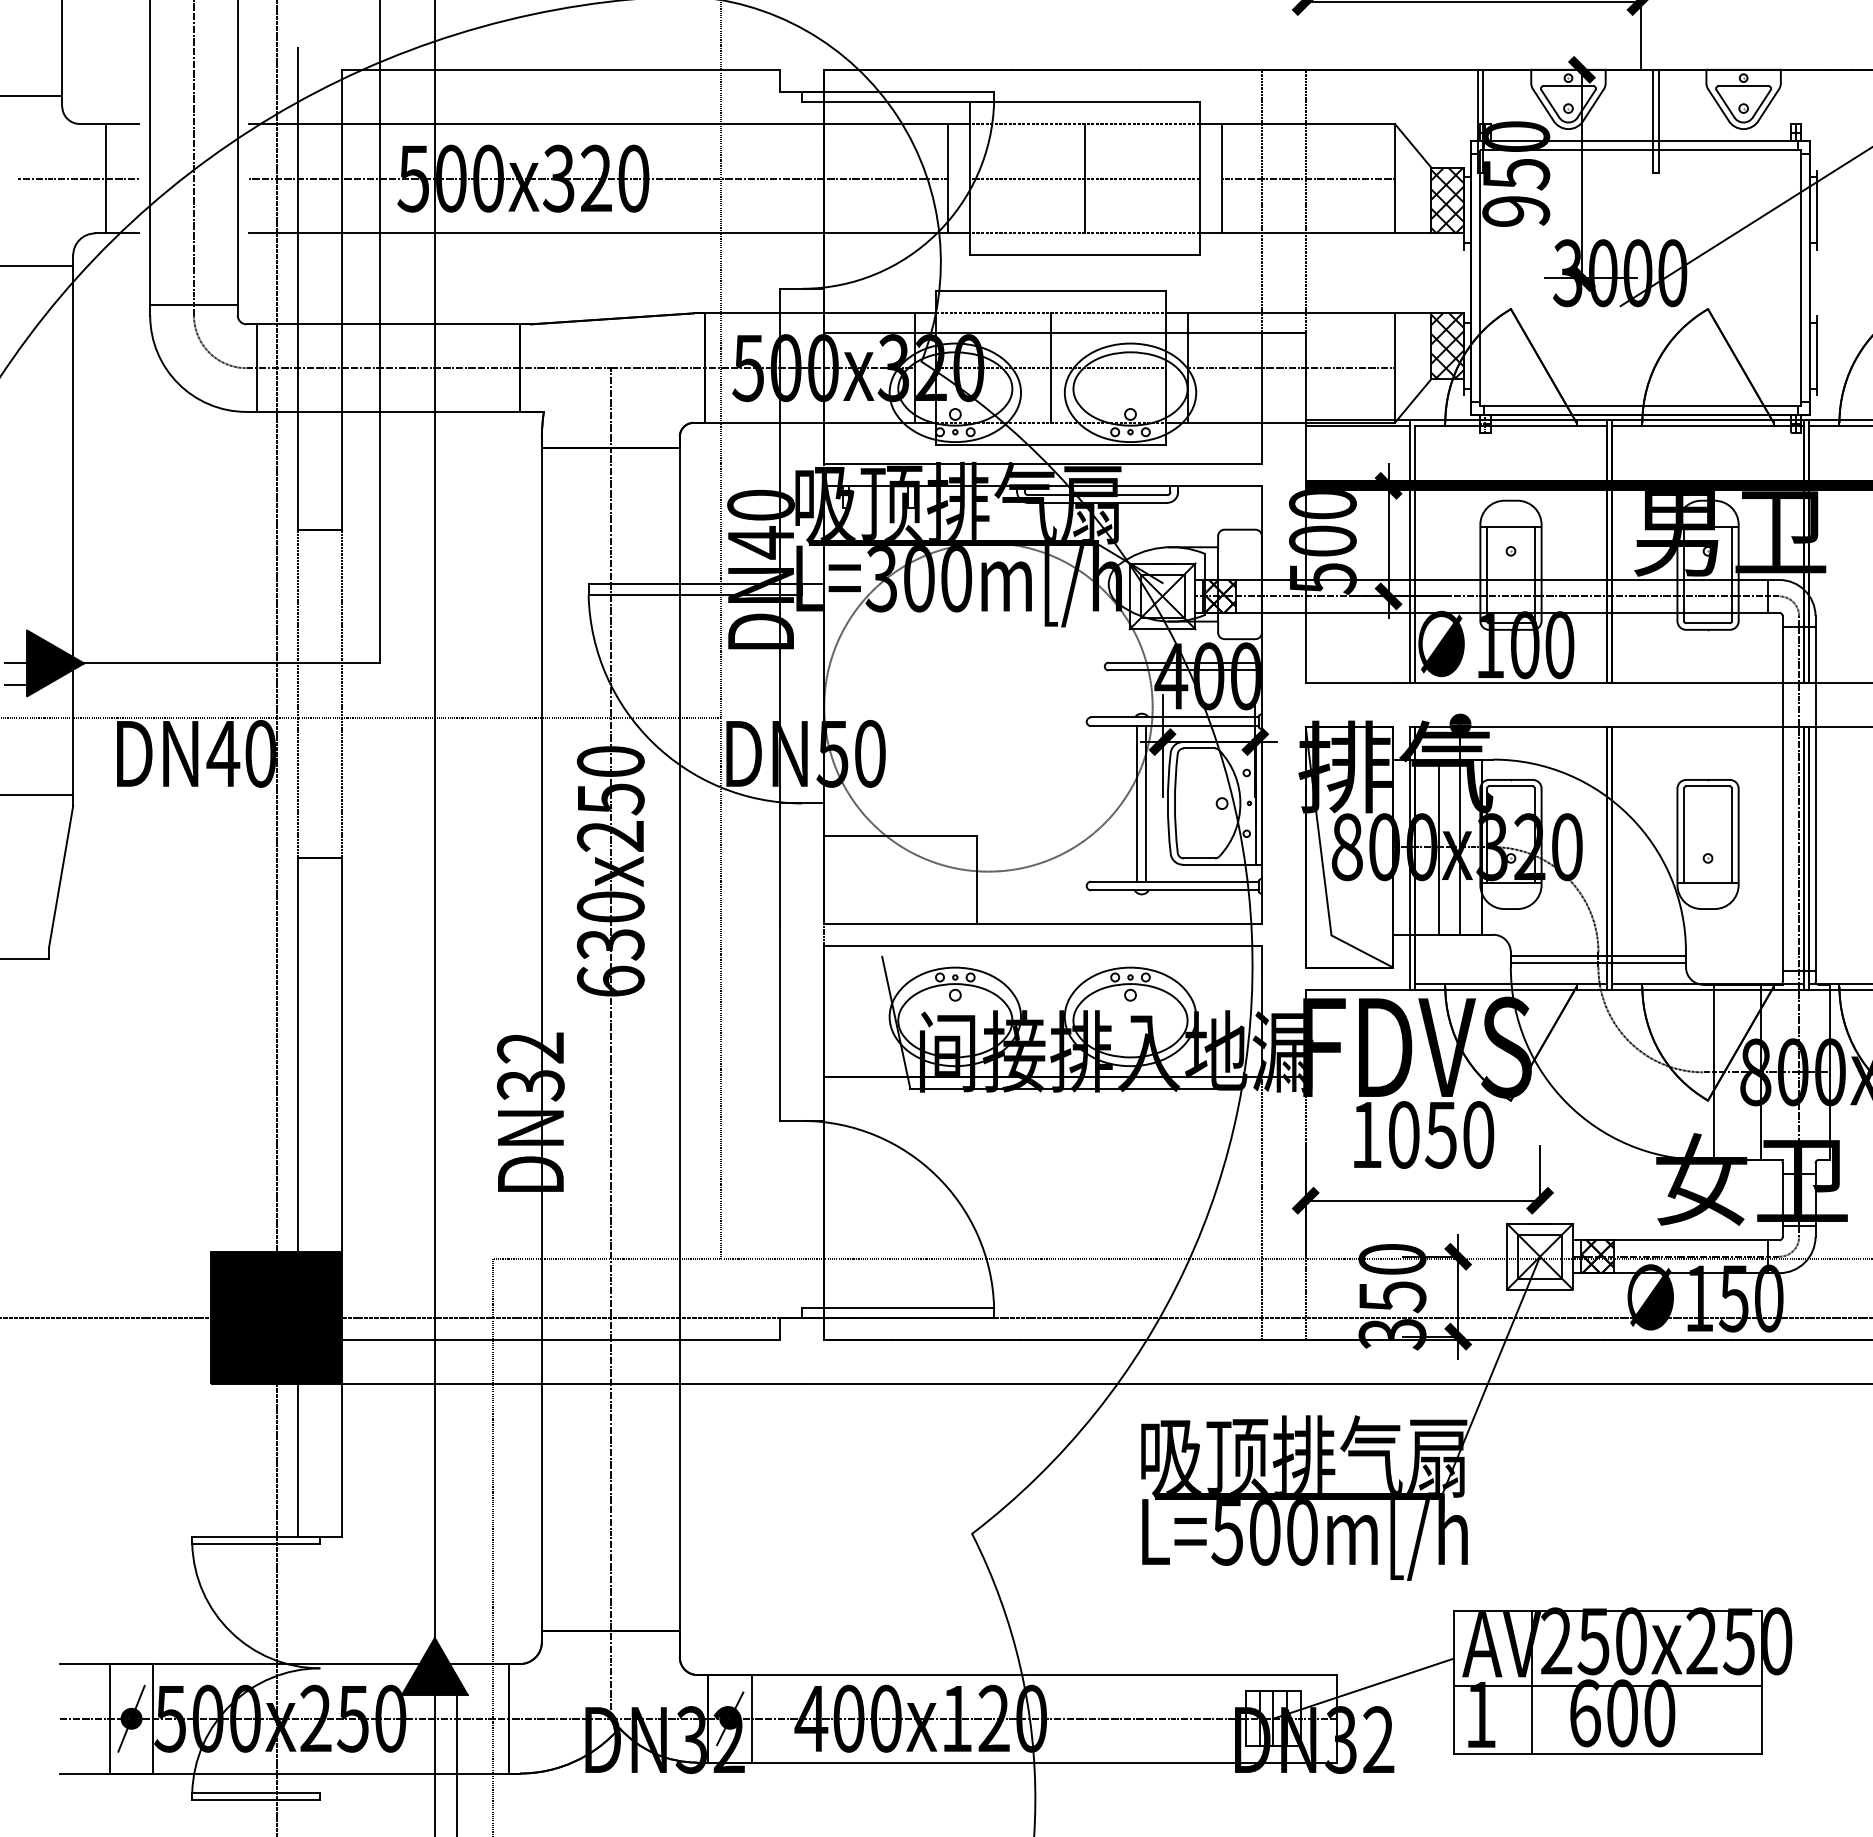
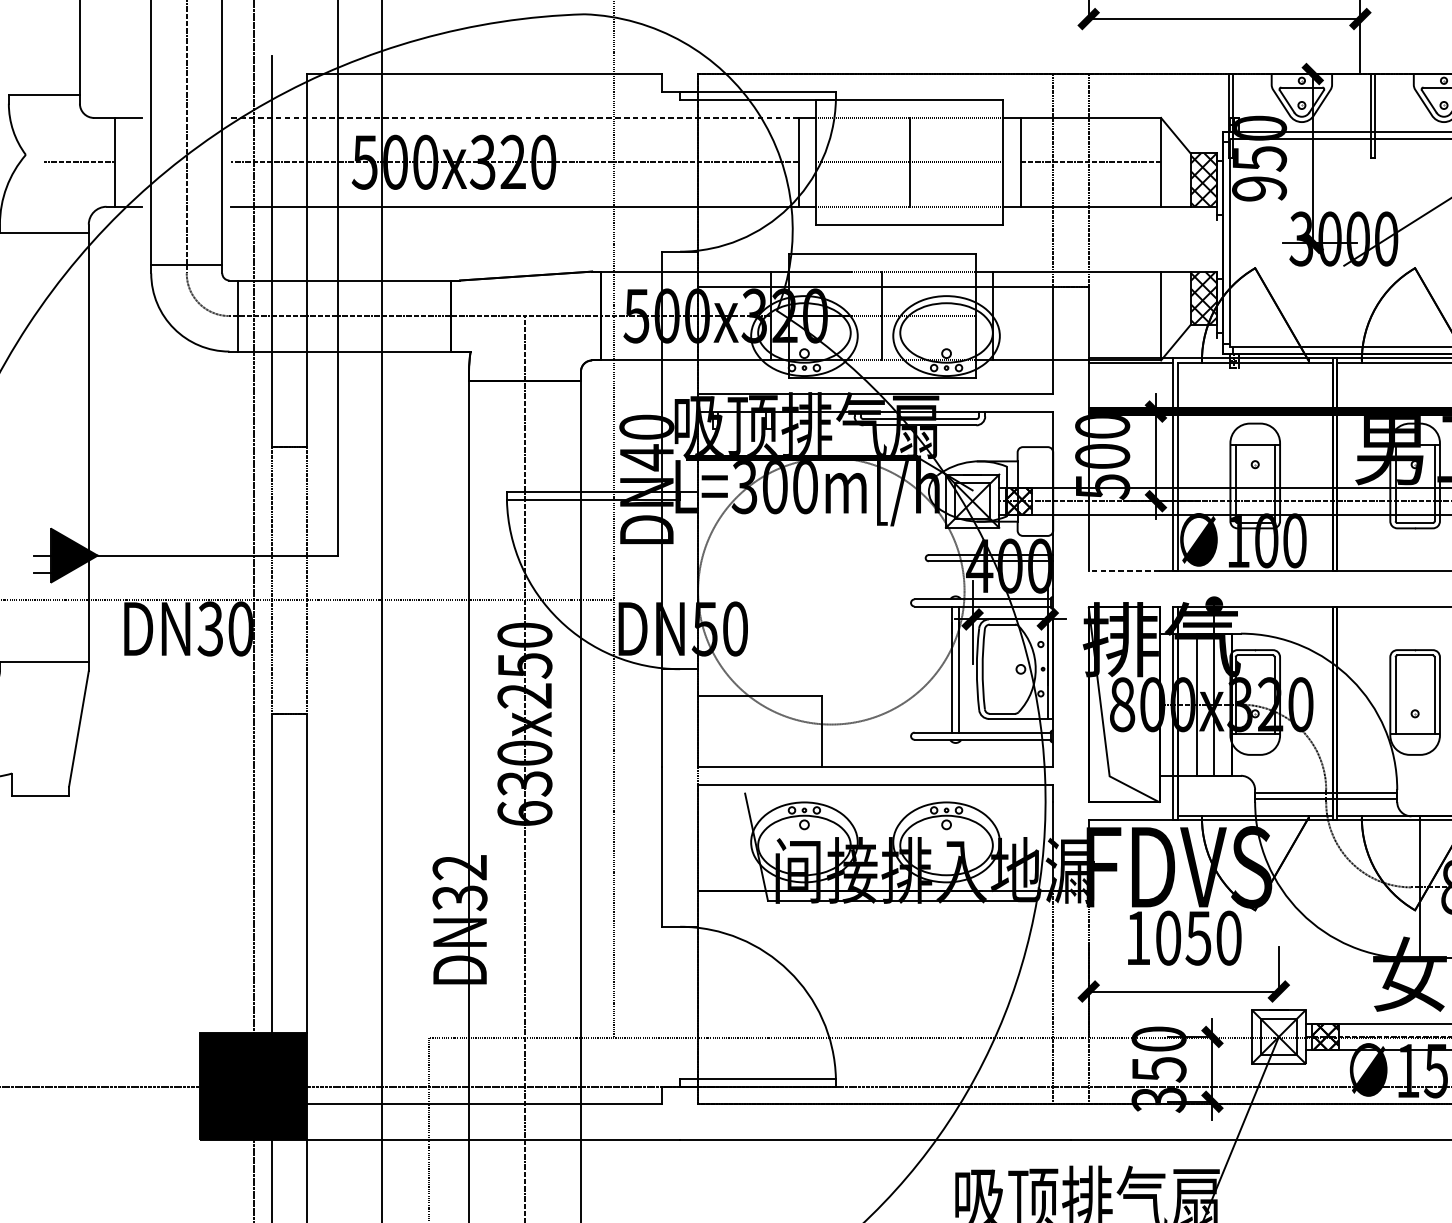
line: (598, 123) -> (514, 117), solid -> dashed
line: (122, 178) -> (128, 162), removed
line: (1291, 368) -> (1077, 316), removed
line: (1349, 682) -> (1124, 571), solid -> dashed
text: (223, 753) -> (210, 628), DN40 -> DN30

